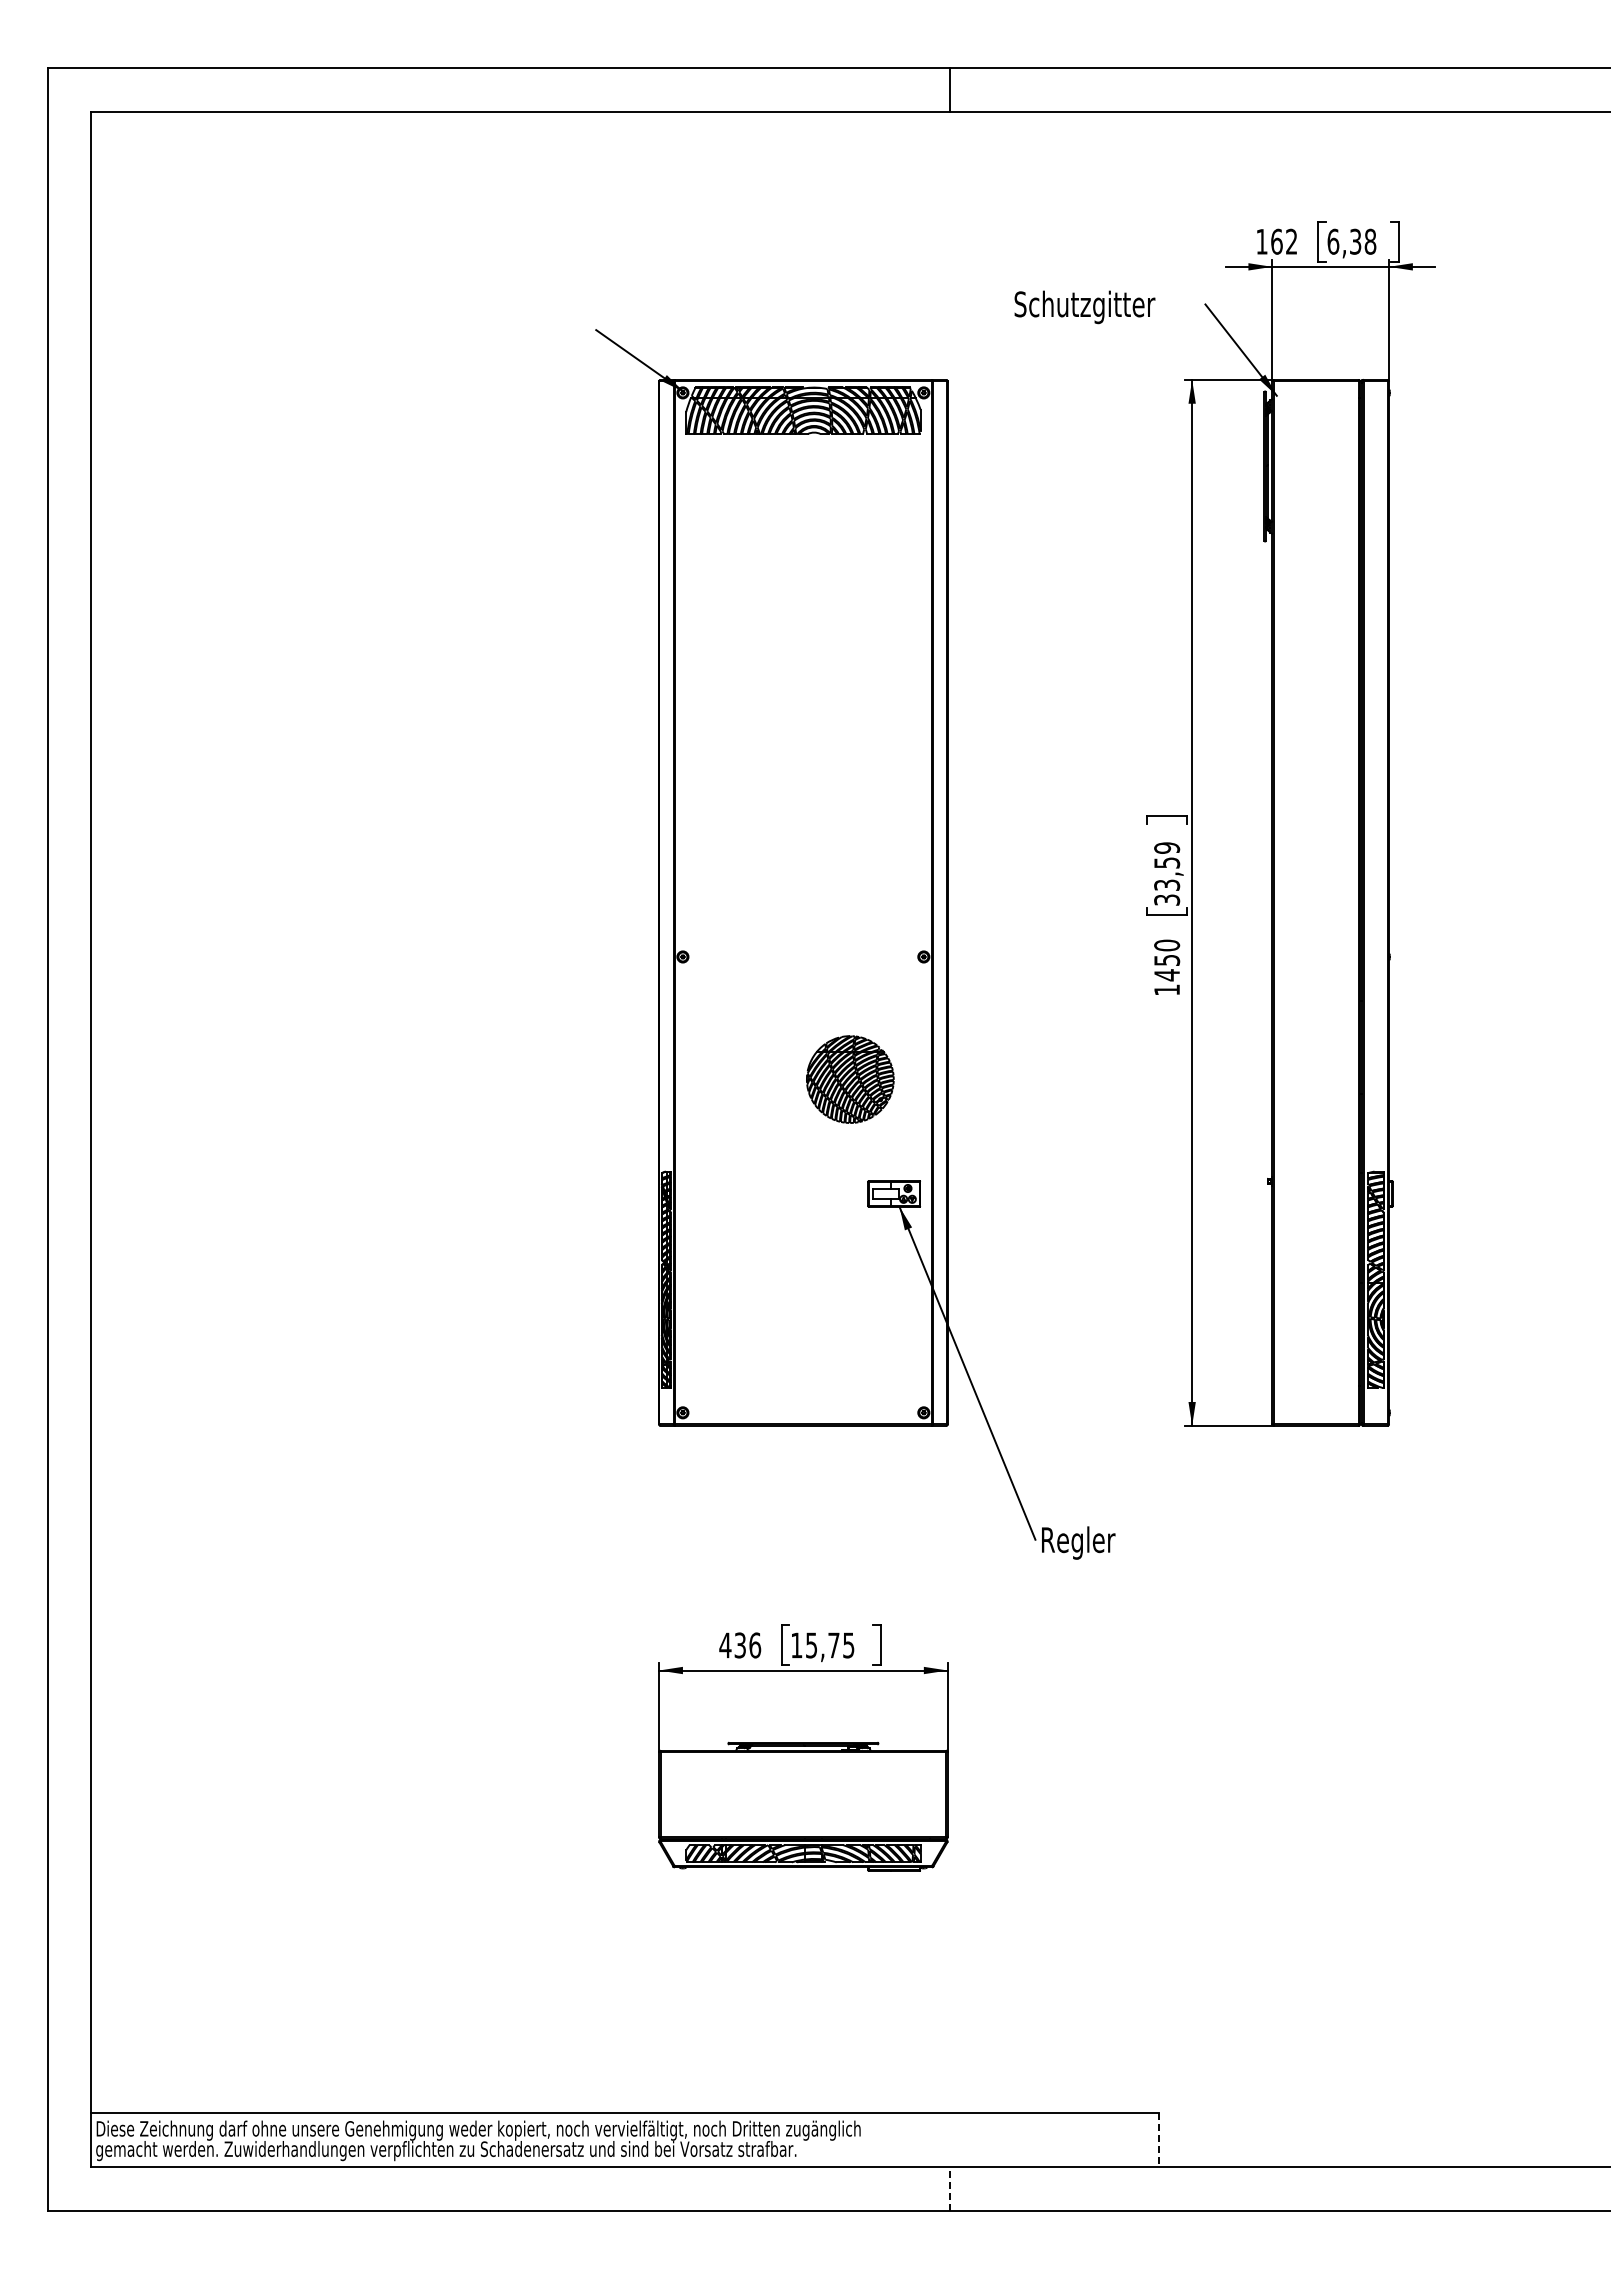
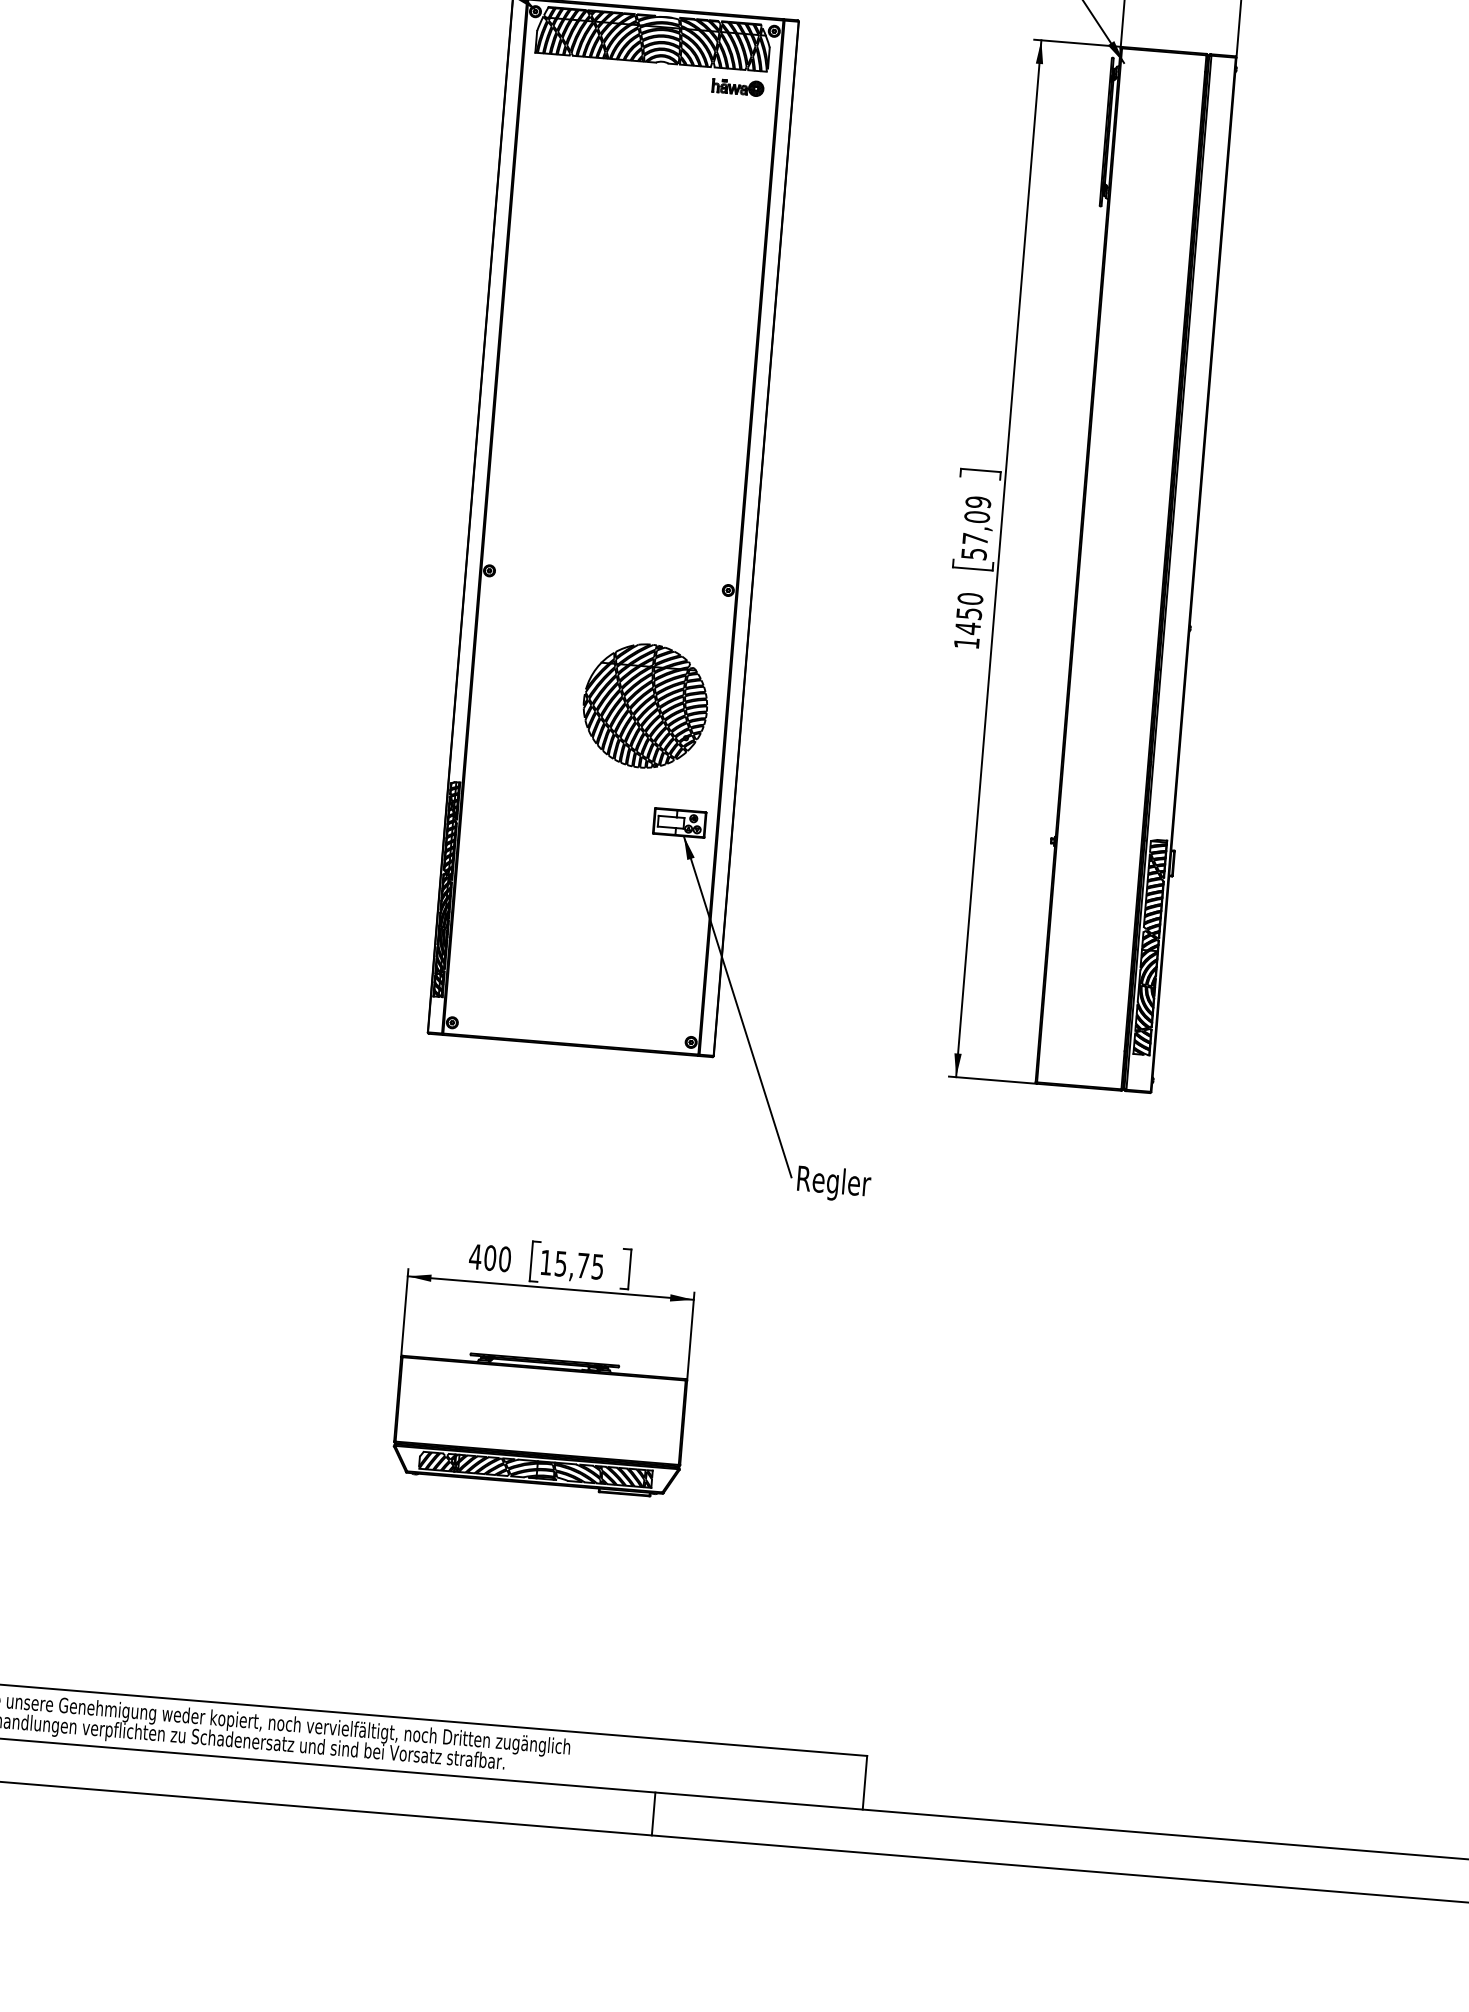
part: (892, 451) -> (738, 86), added
text: (1167, 881) -> (976, 535), 33,59 -> 57,09
part: (850, 1079) -> (645, 705), size x1.43
text: (747, 1645) -> (497, 1258), 436 -> 400
line: (1158, 2140) -> (864, 1782), dashed -> solid
line: (949, 2188) -> (653, 1813), dashed -> solid

